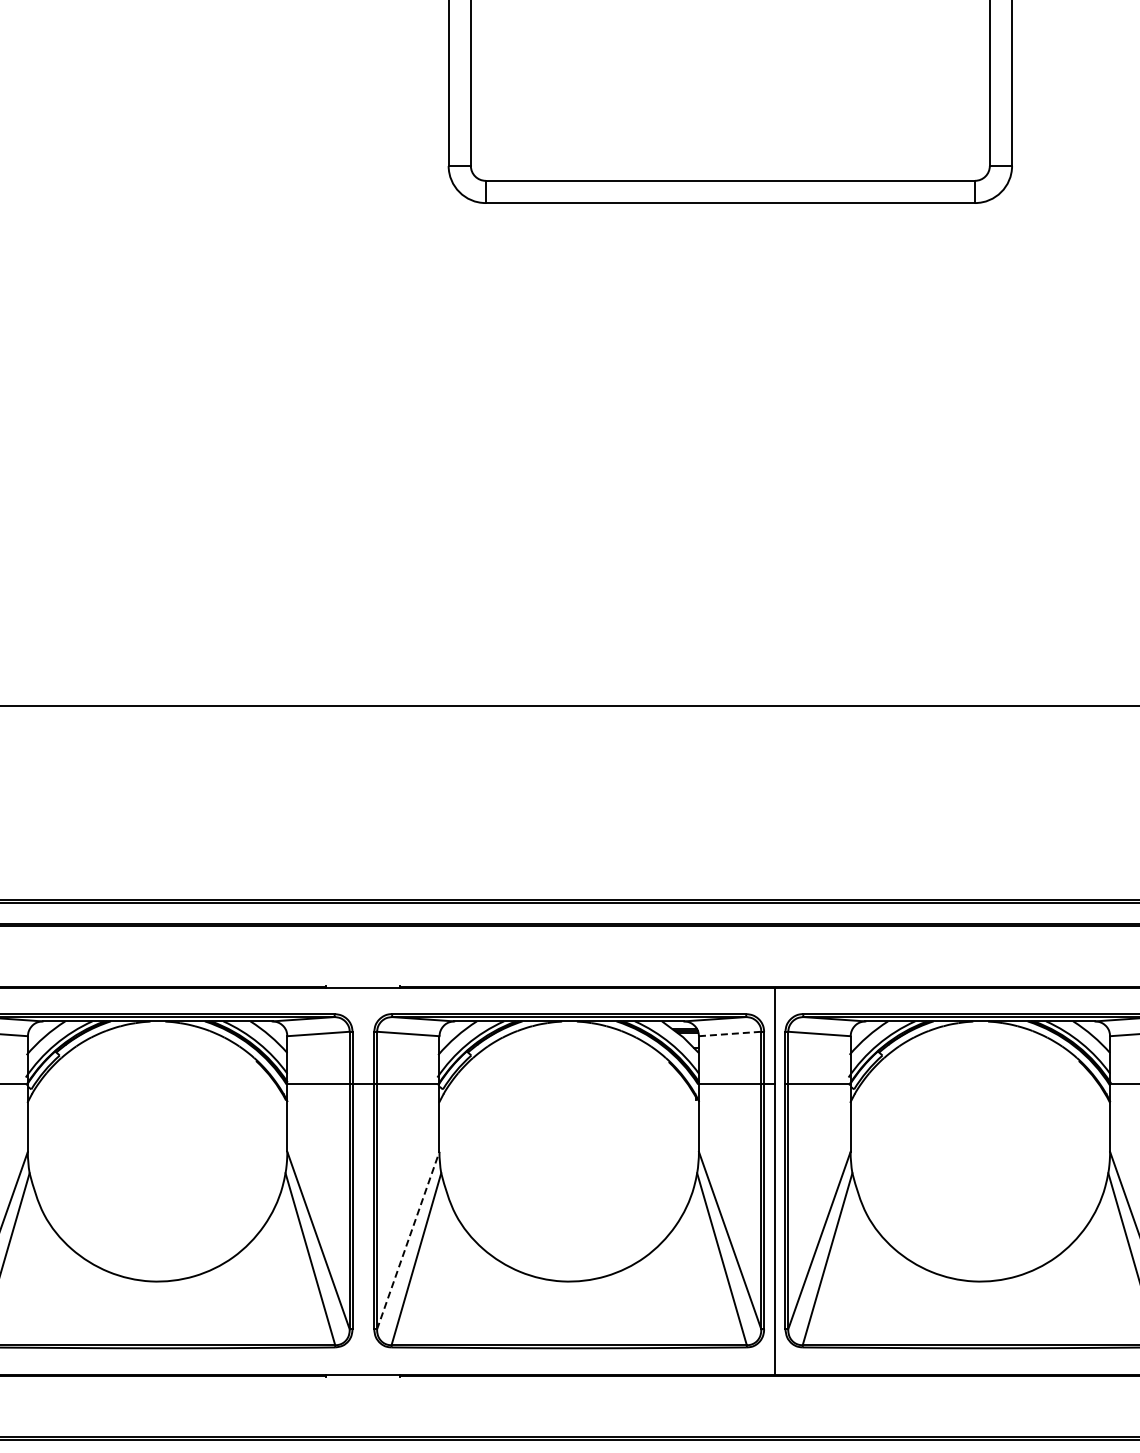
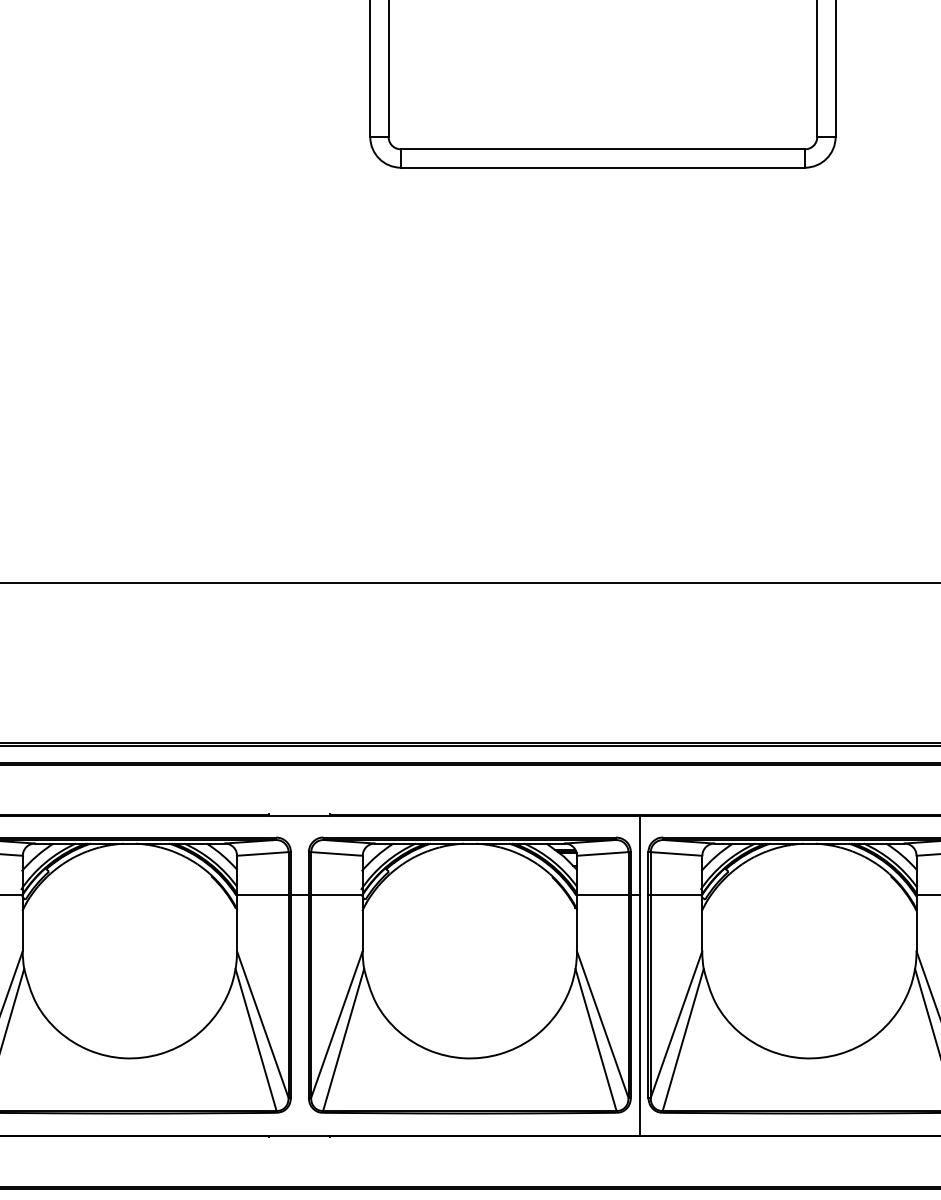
line: (730, 1033) -> (603, 853), dashed -> solid
line: (408, 1240) -> (337, 1024), dashed -> solid

